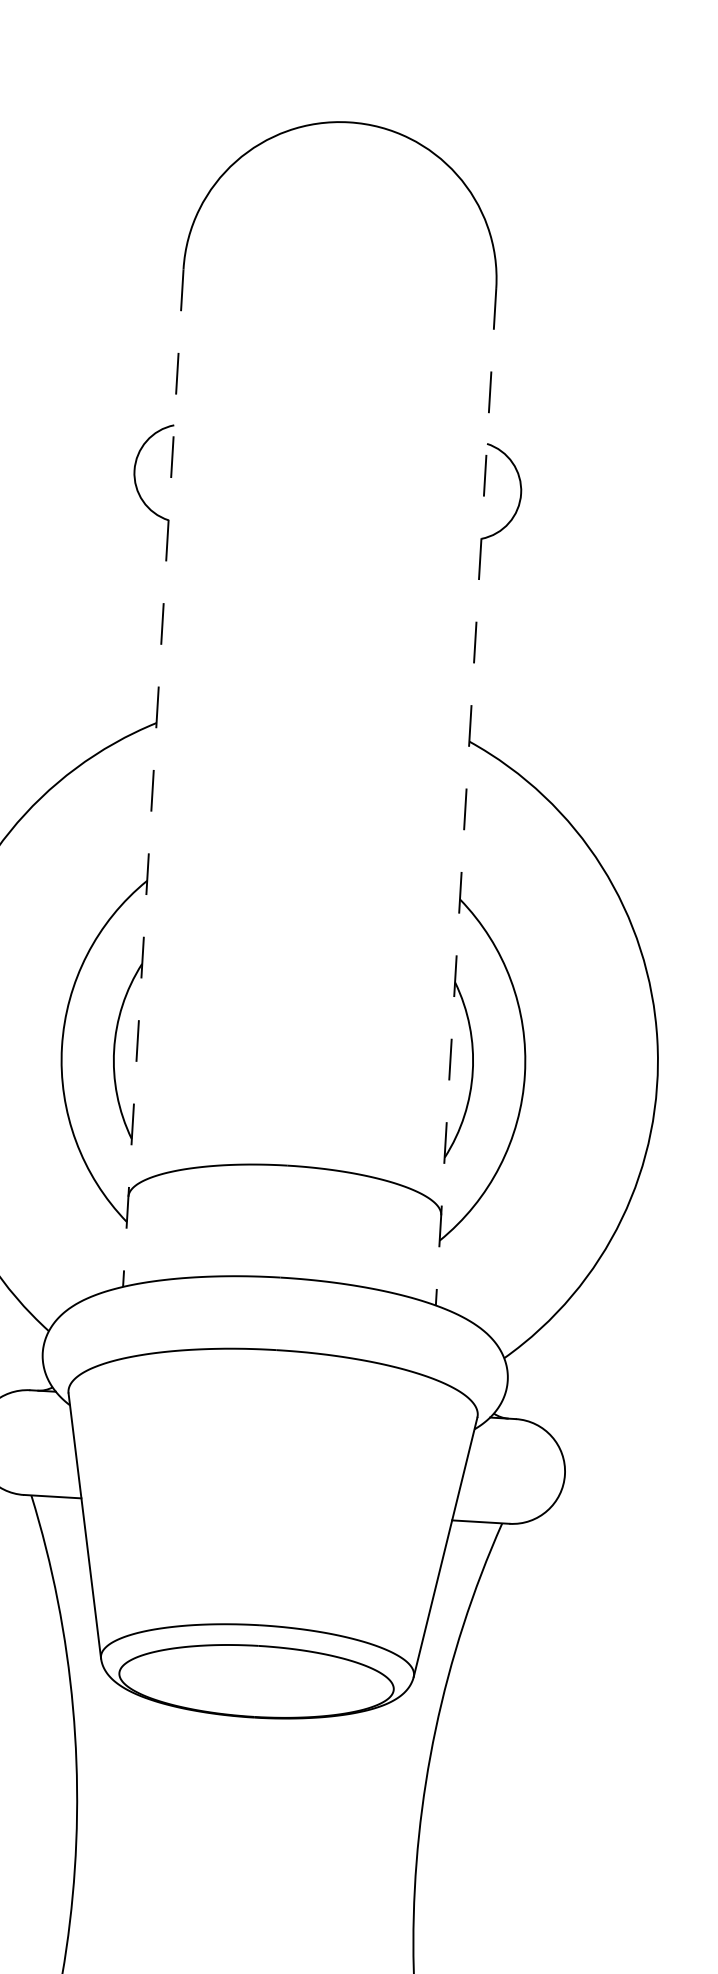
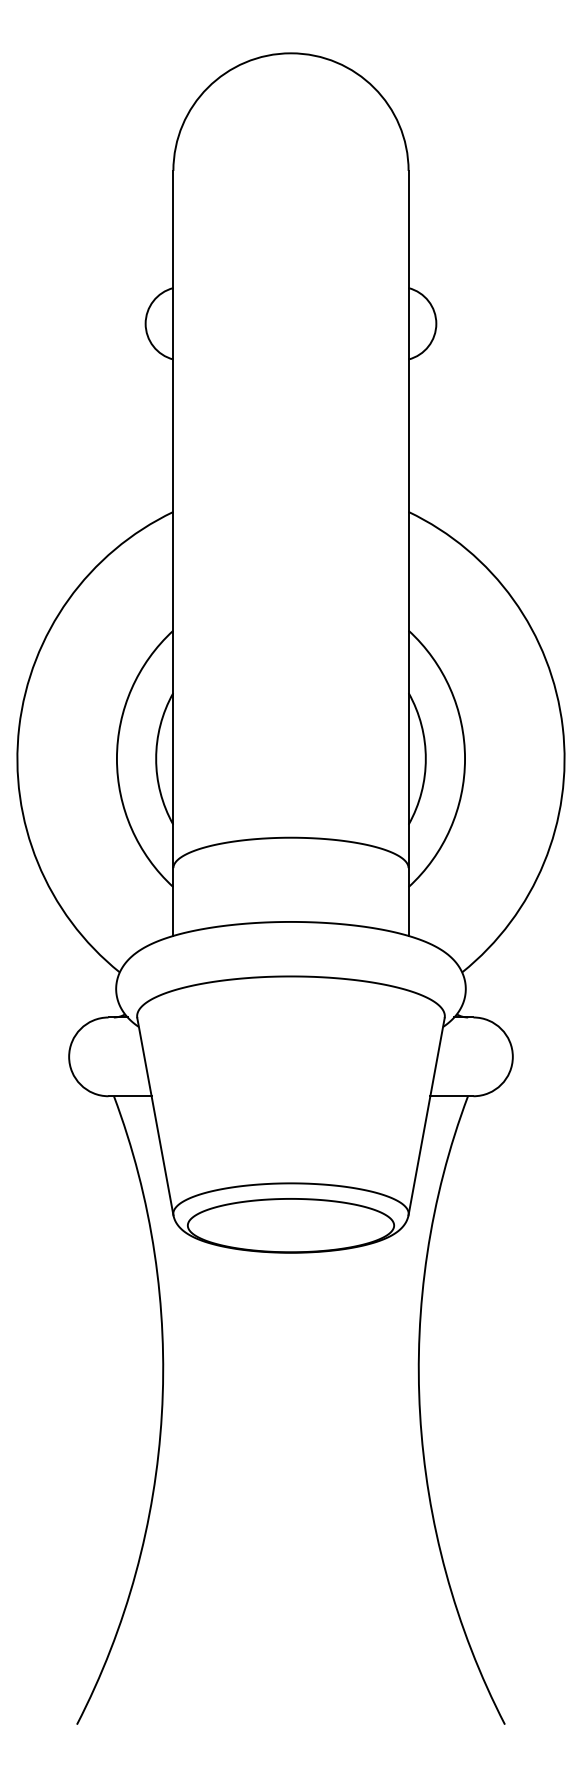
line: (153, 778) -> (173, 553), dashed -> solid
line: (465, 796) -> (408, 553), dashed -> solid

